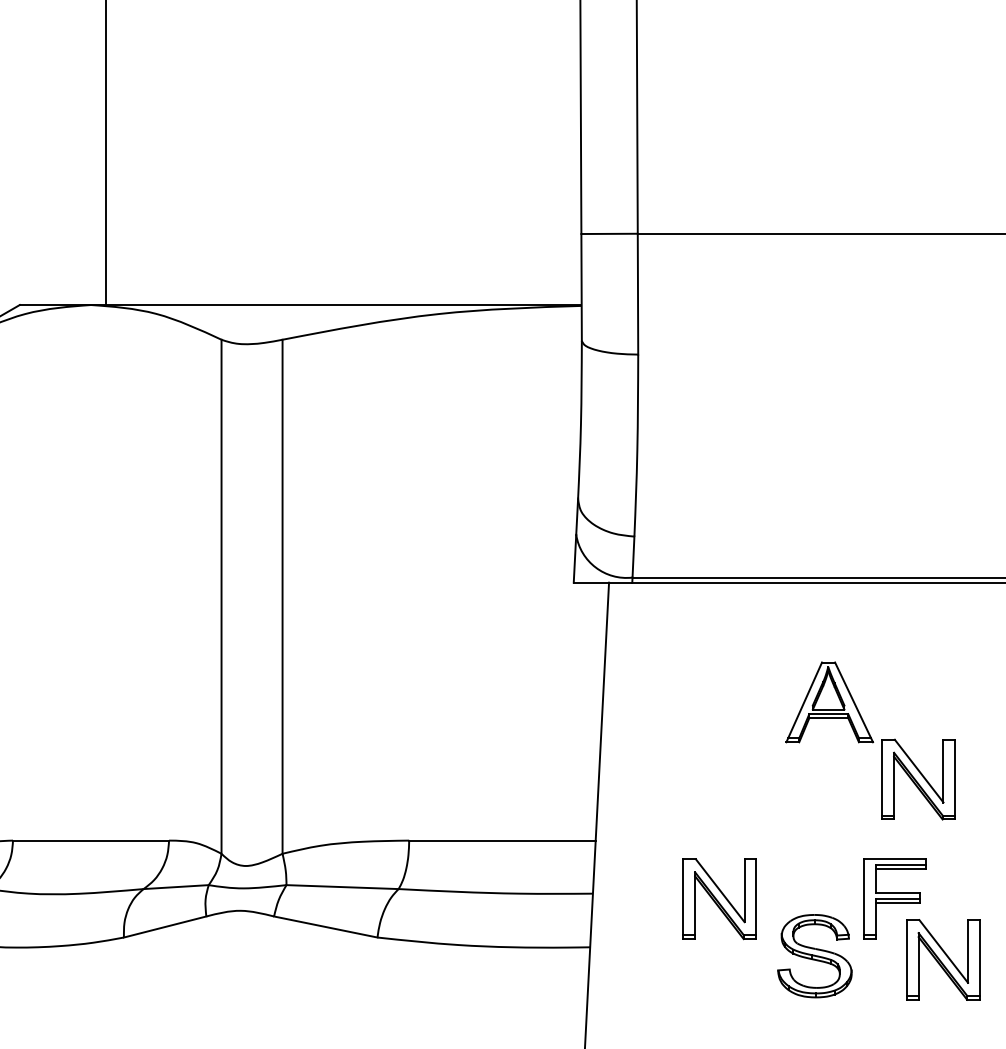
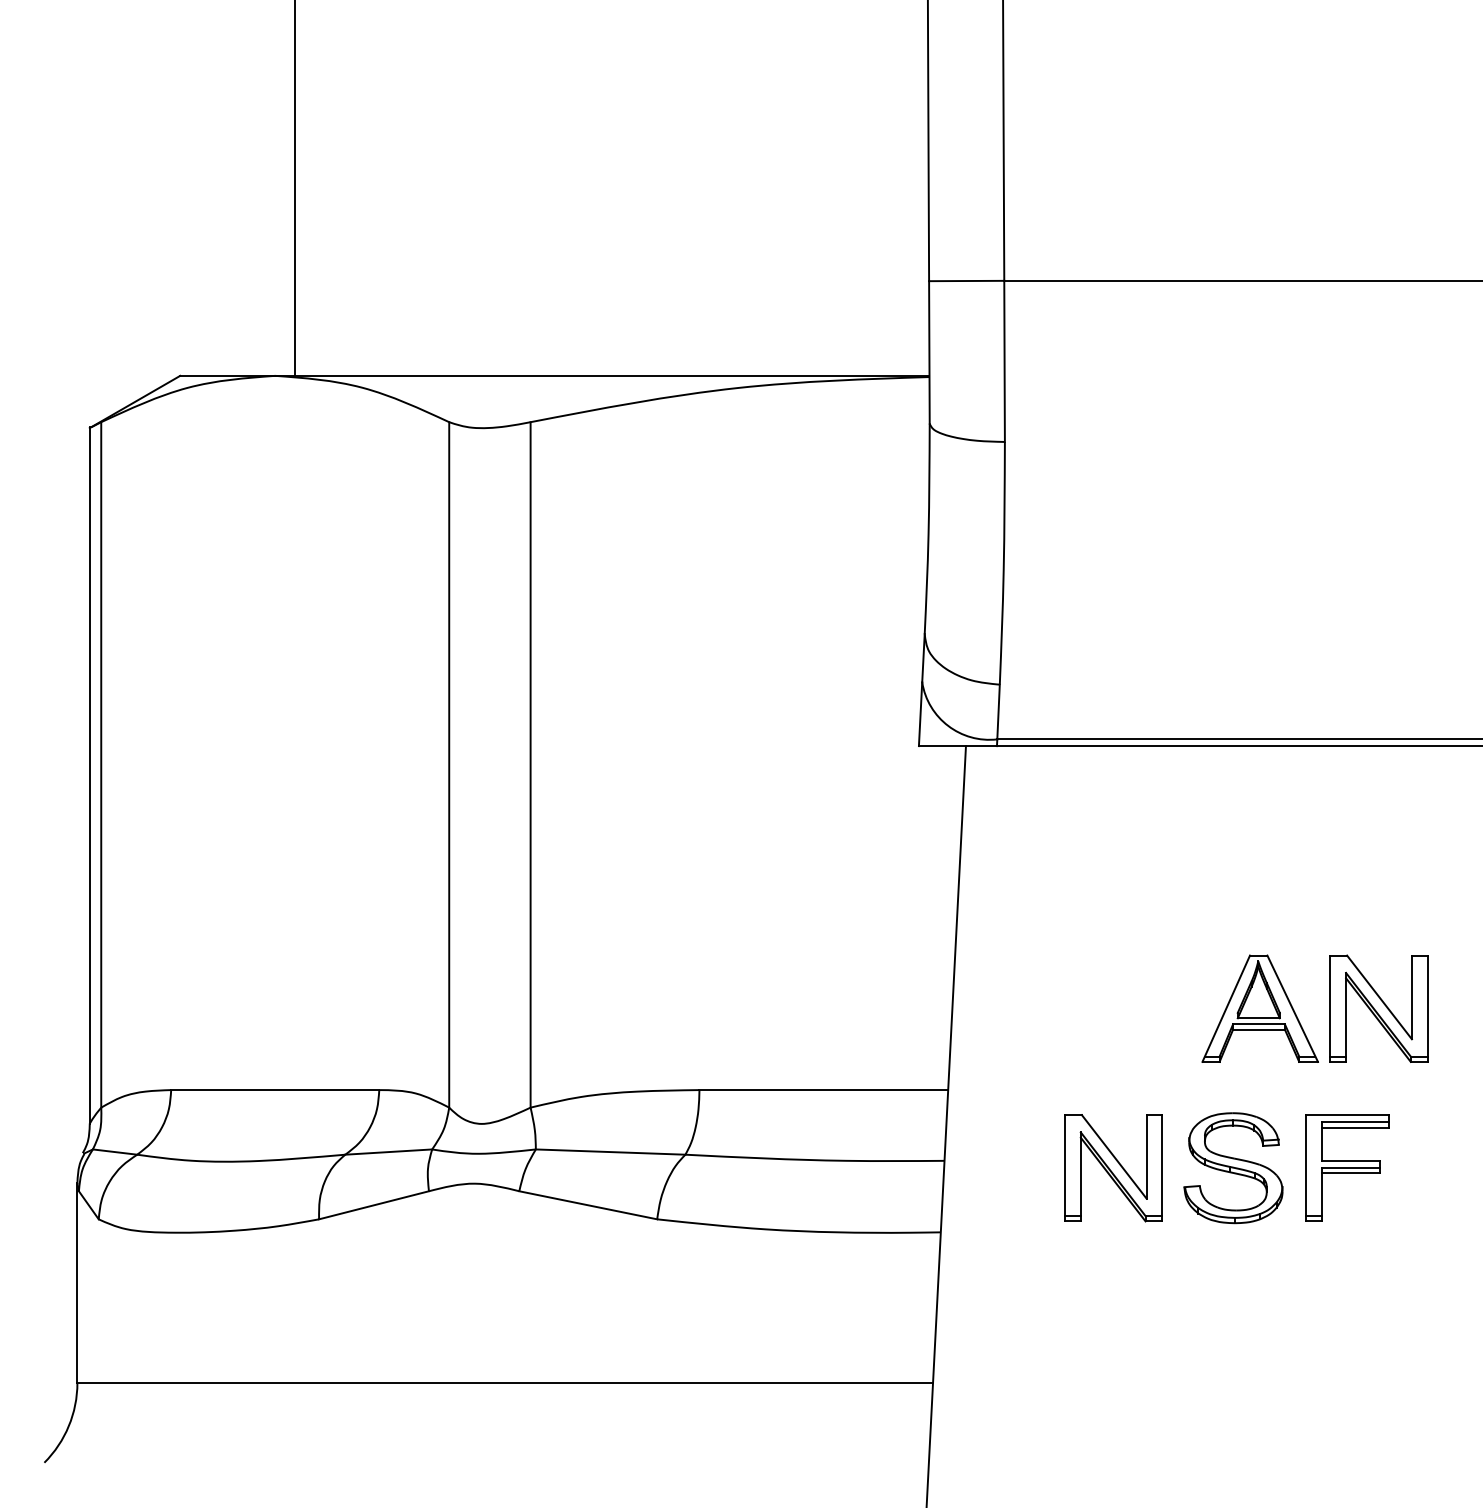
part: (829, 702) -> (1259, 1008), moved
part: (814, 956) -> (1233, 1168), moved
part: (943, 960) -> (1411, 1249), removed

